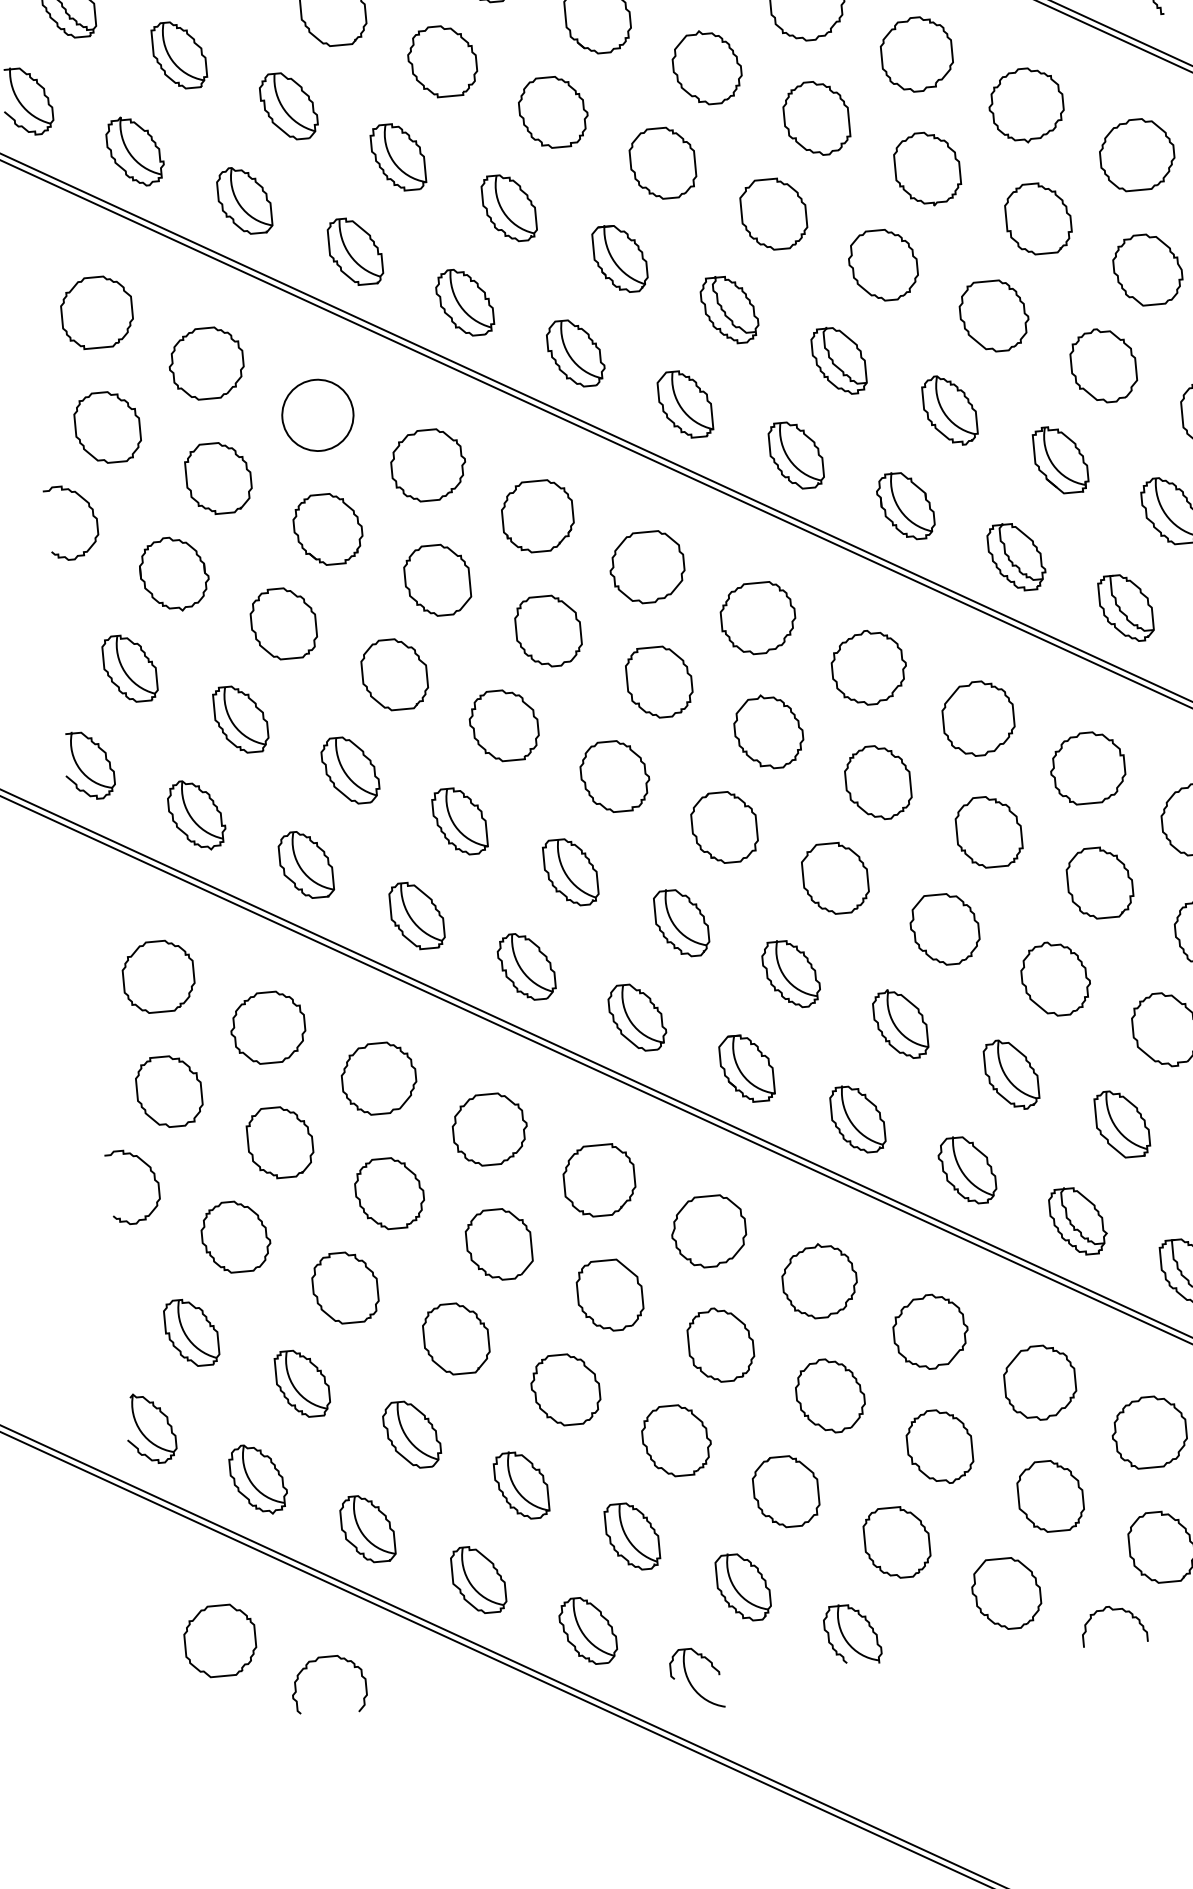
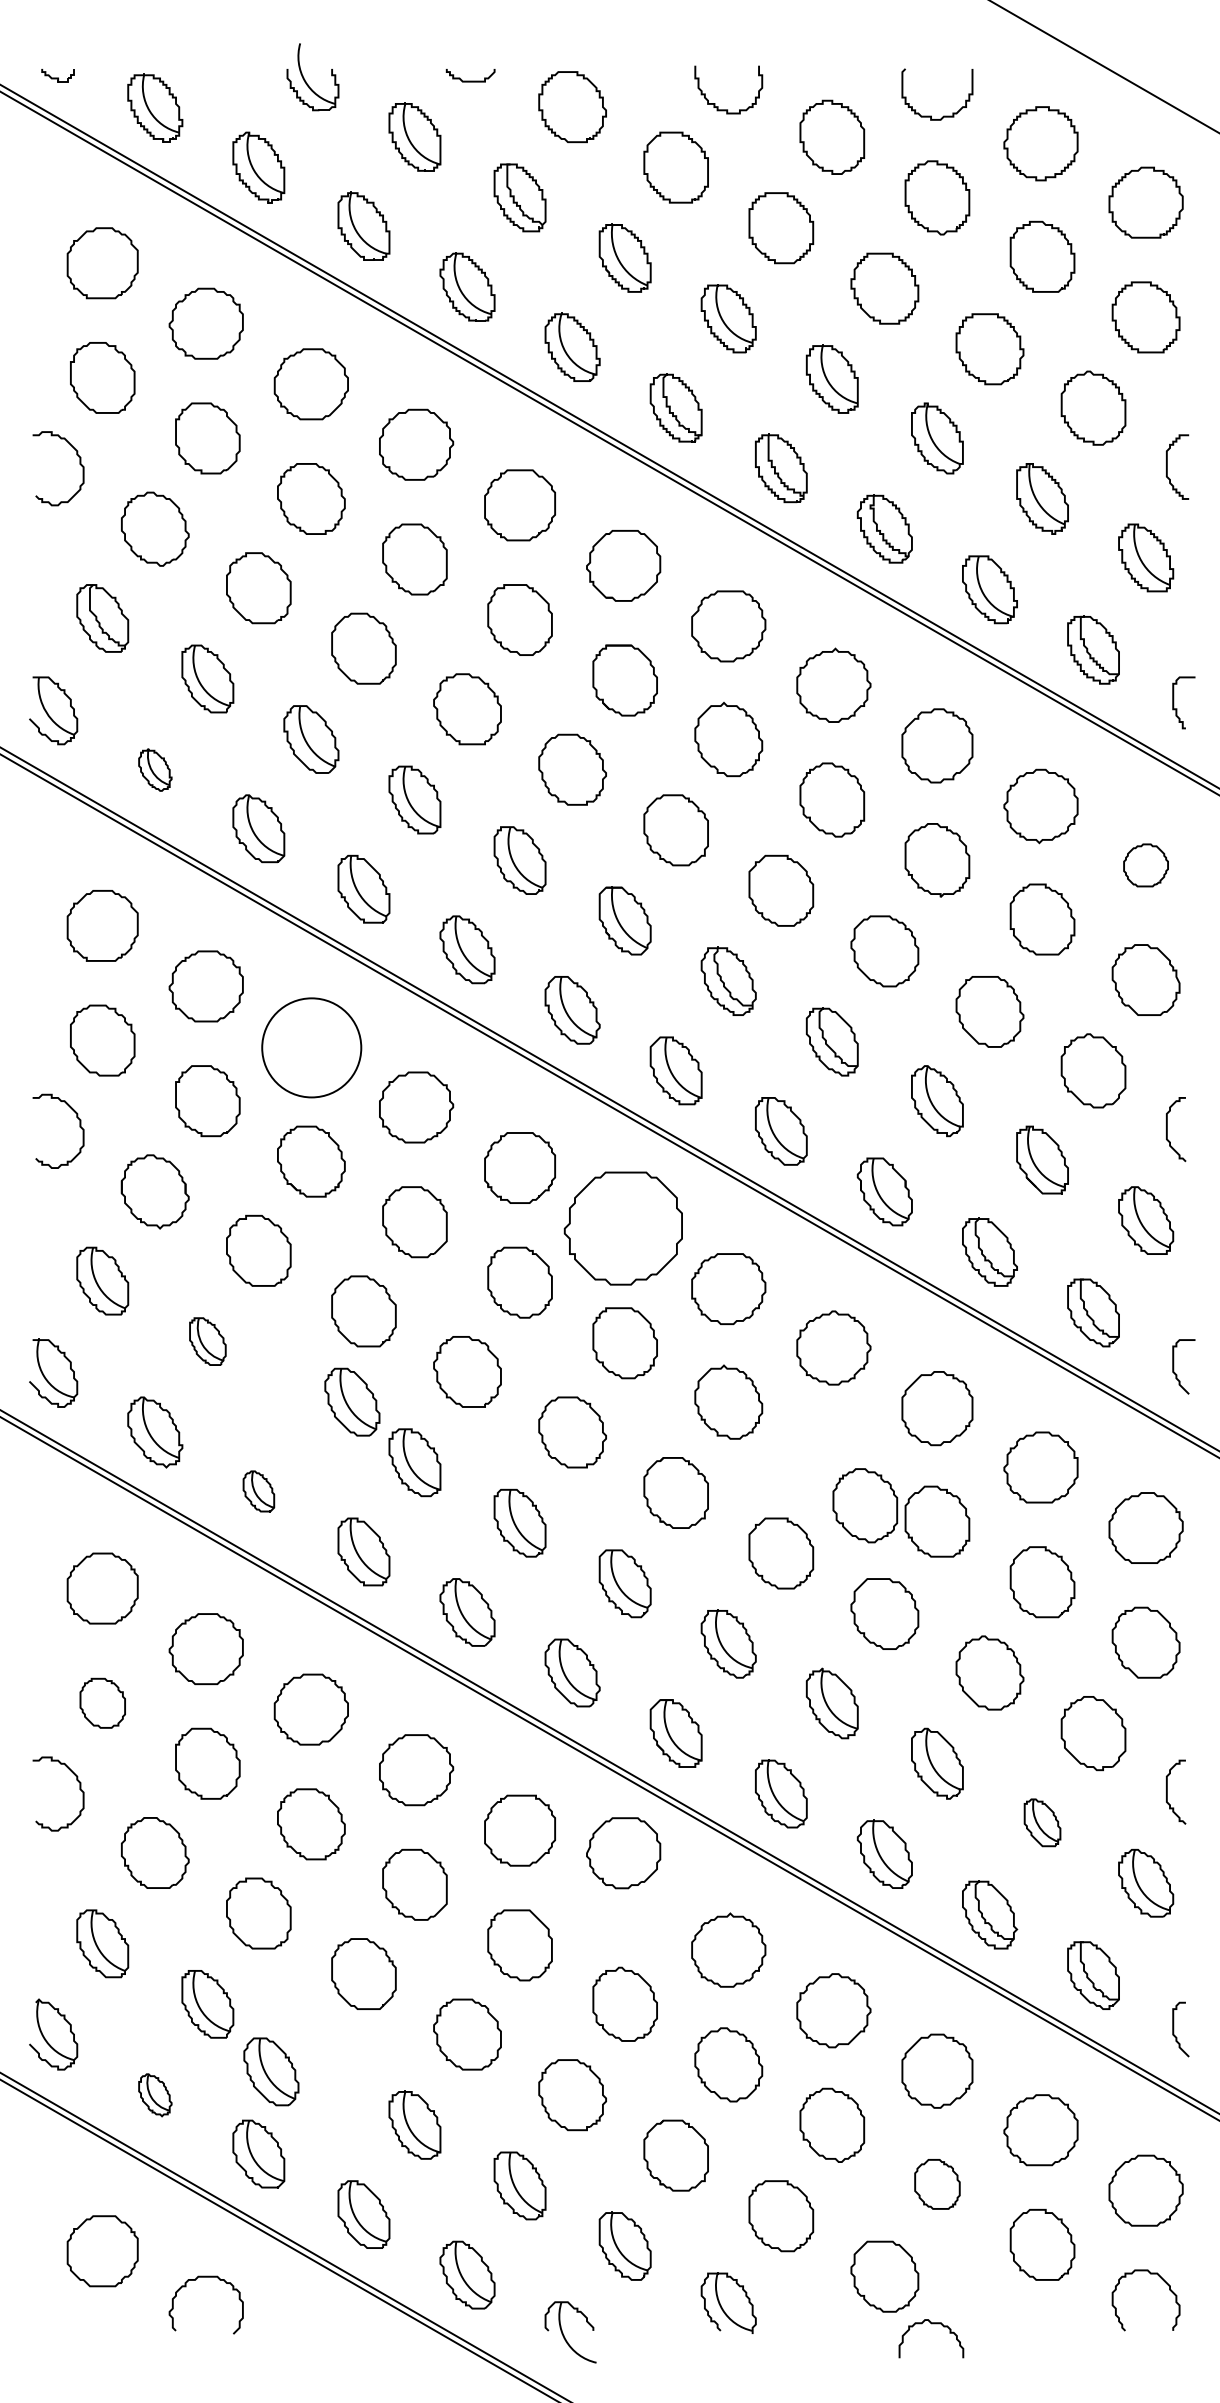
part: (135, 150) -> (155, 769), size x0.6
part: (1136, 155) -> (1145, 865), size x0.6
circle: (317, 415) -> (311, 1047), size x1.4
part: (647, 567) -> (623, 1228), size x1.6
part: (240, 719) -> (207, 1341), size x0.7
part: (350, 769) -> (352, 1401), moved
part: (878, 782) -> (865, 1505), moved
part: (305, 864) -> (258, 1491), size x0.6
part: (169, 1091) -> (102, 1703), size x0.7
part: (1122, 1123) -> (1042, 1822), size x0.7
part: (708, 1231) -> (623, 1853), moved
part: (412, 1434) -> (271, 2071), moved
part: (258, 1479) -> (155, 2095), size x0.6
part: (1050, 1496) -> (937, 2184), size x0.7
curve: (1112, 1610) -> (931, 2324), moved

